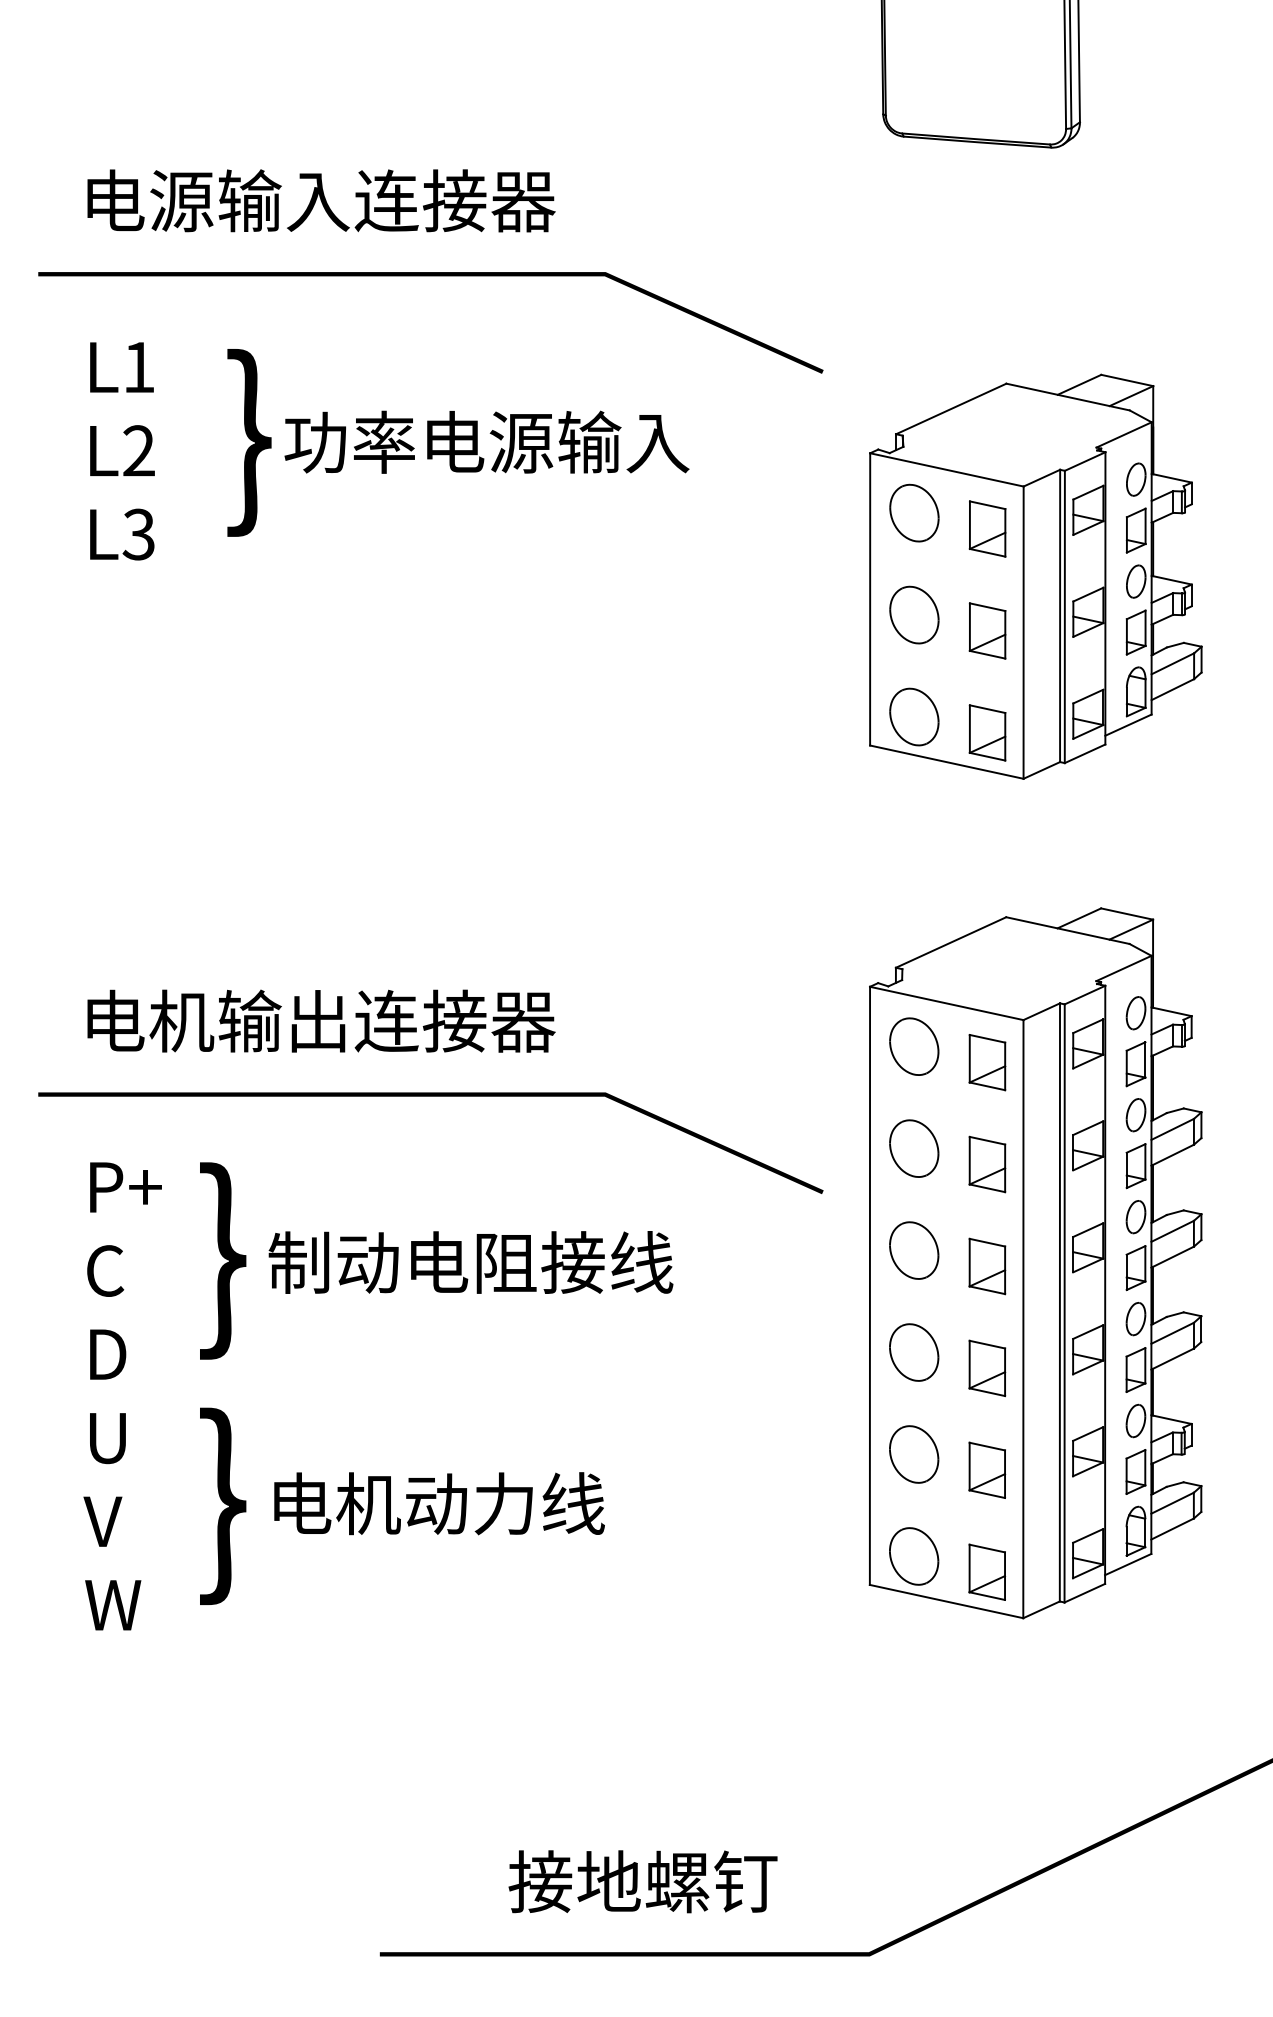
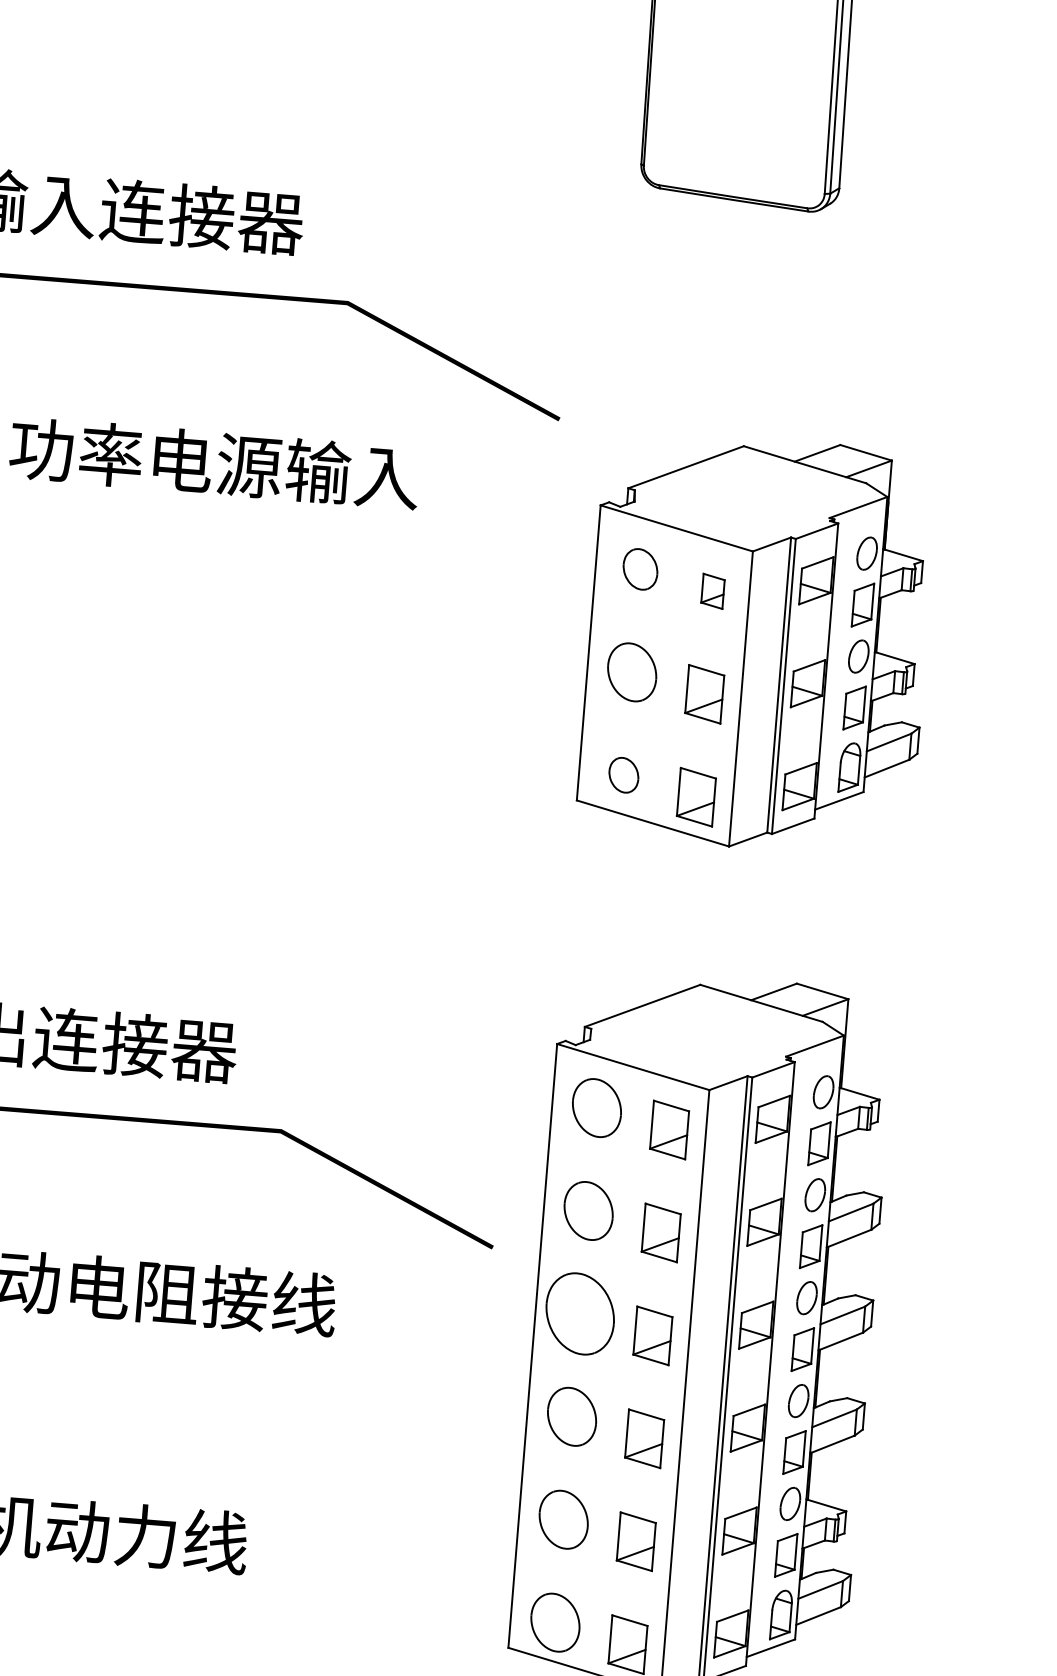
part: (914, 512) -> (640, 568), size x0.7
part: (987, 528) -> (712, 590), size x0.6
part: (914, 716) -> (624, 774), size x0.6
part: (914, 1250) -> (580, 1313), size x1.4

